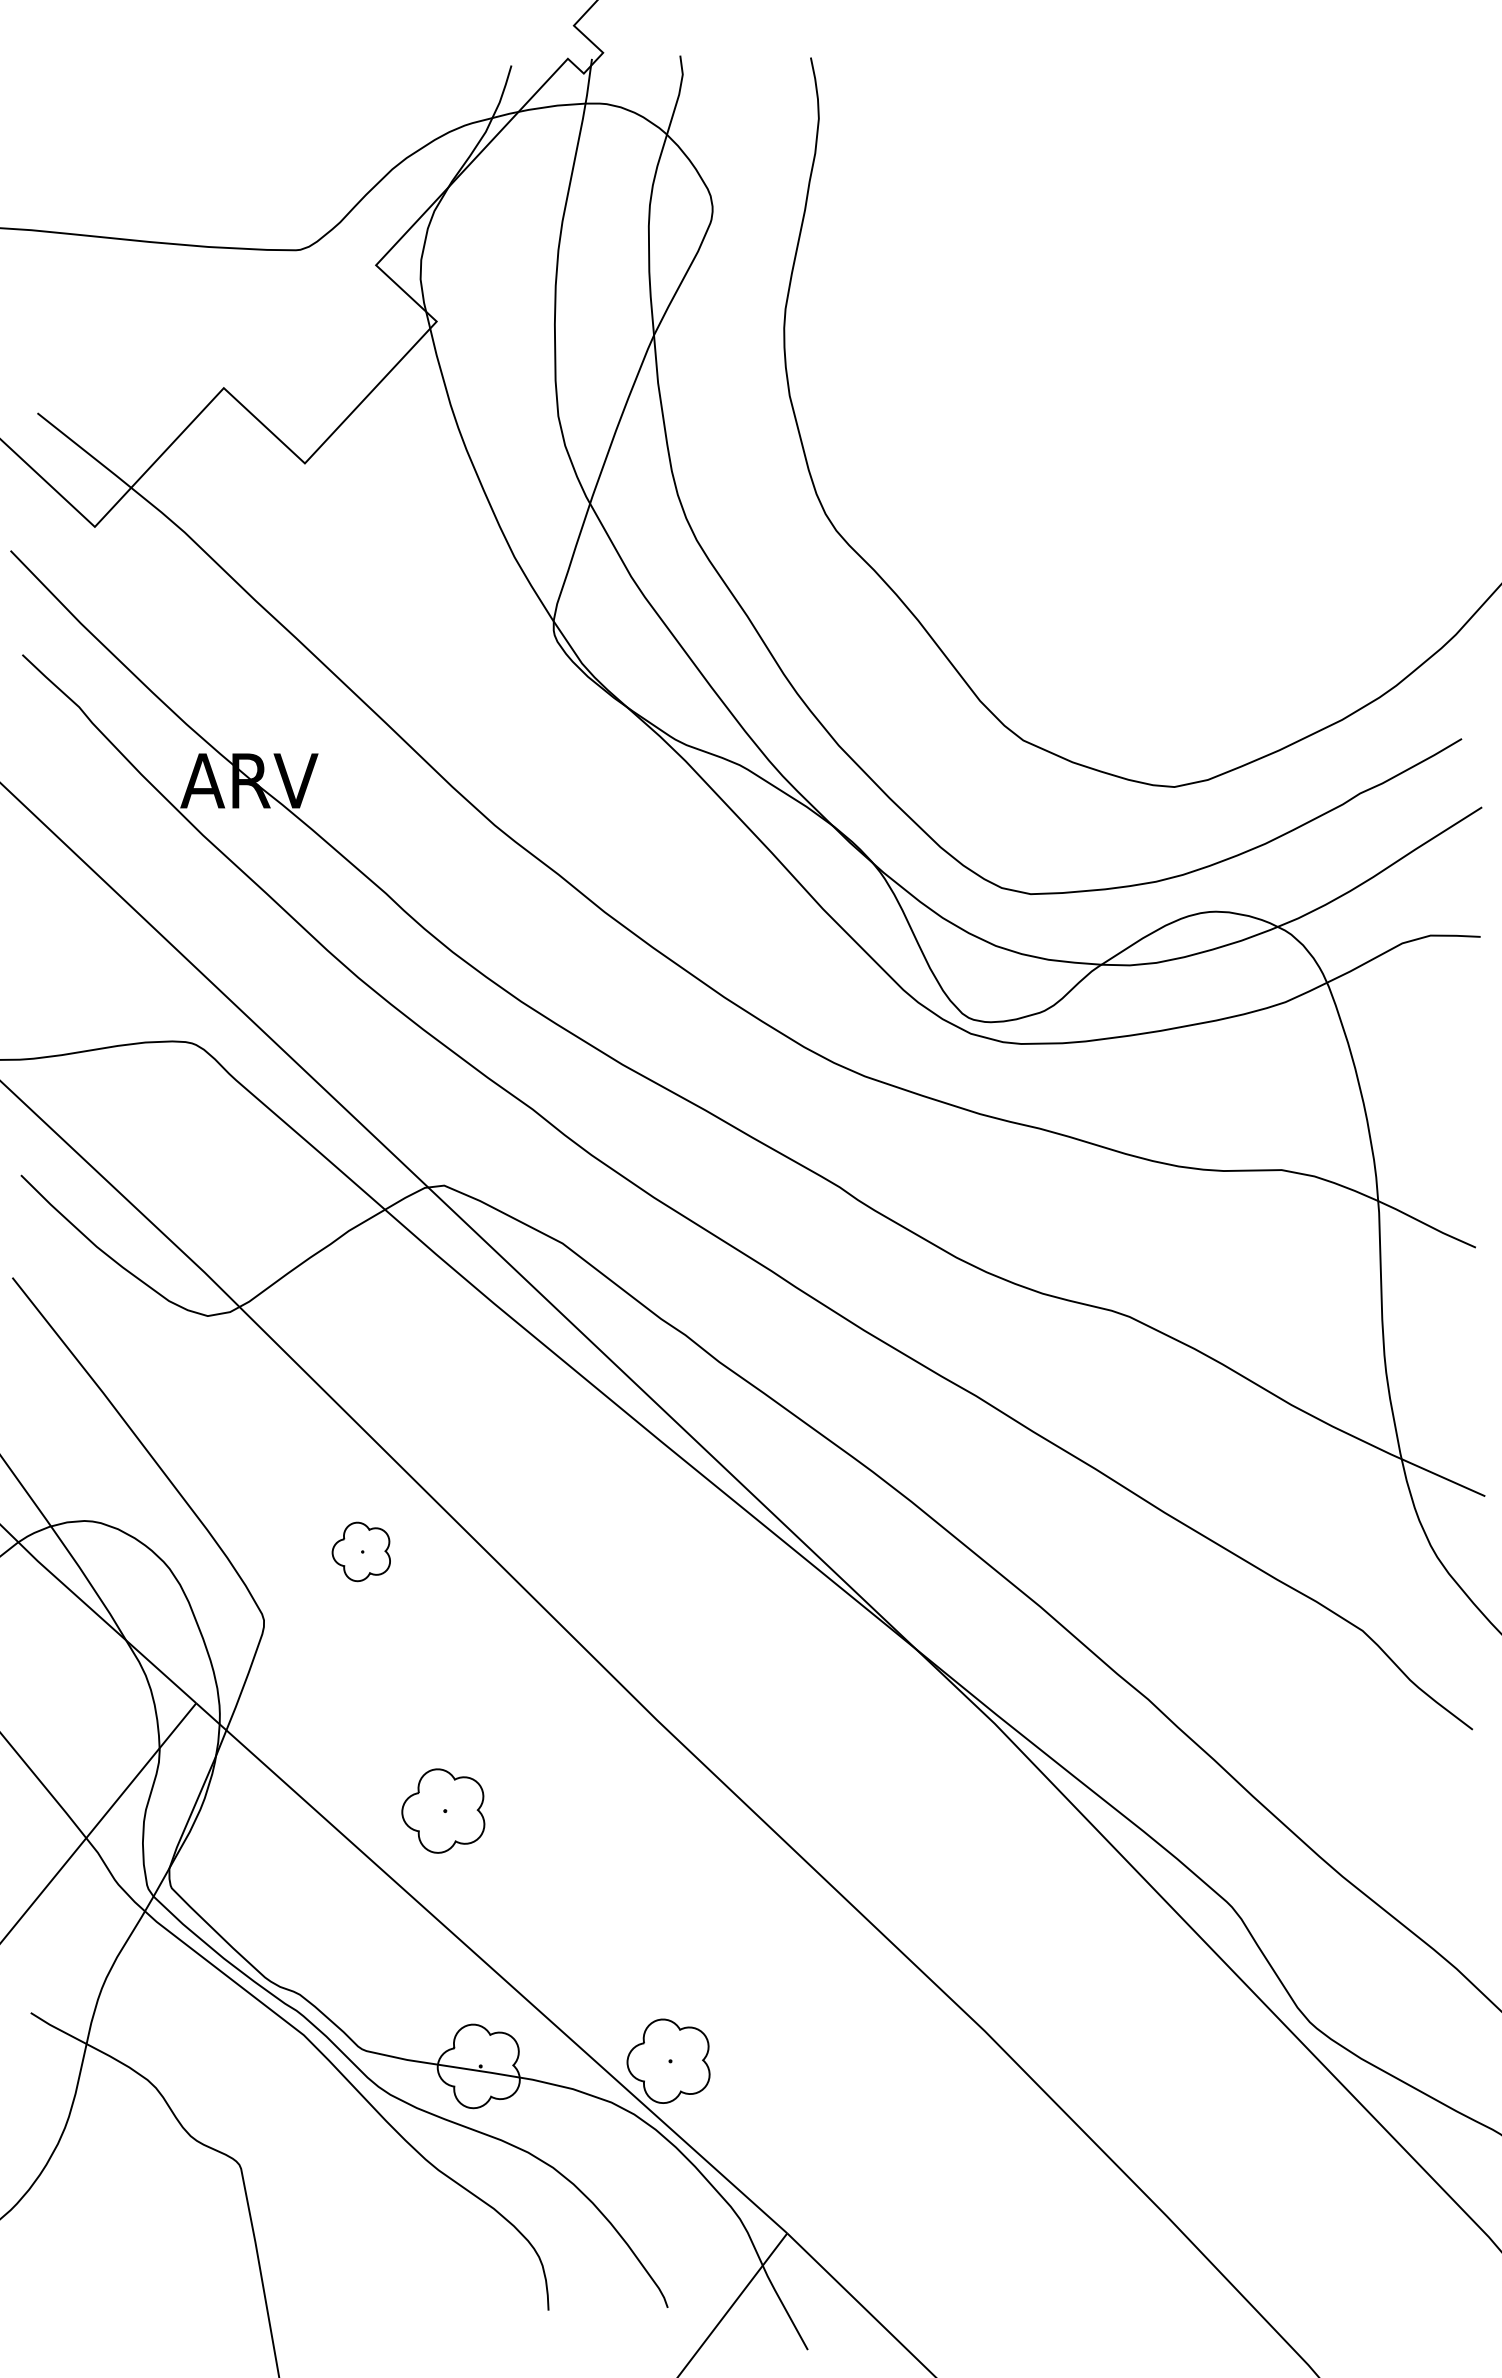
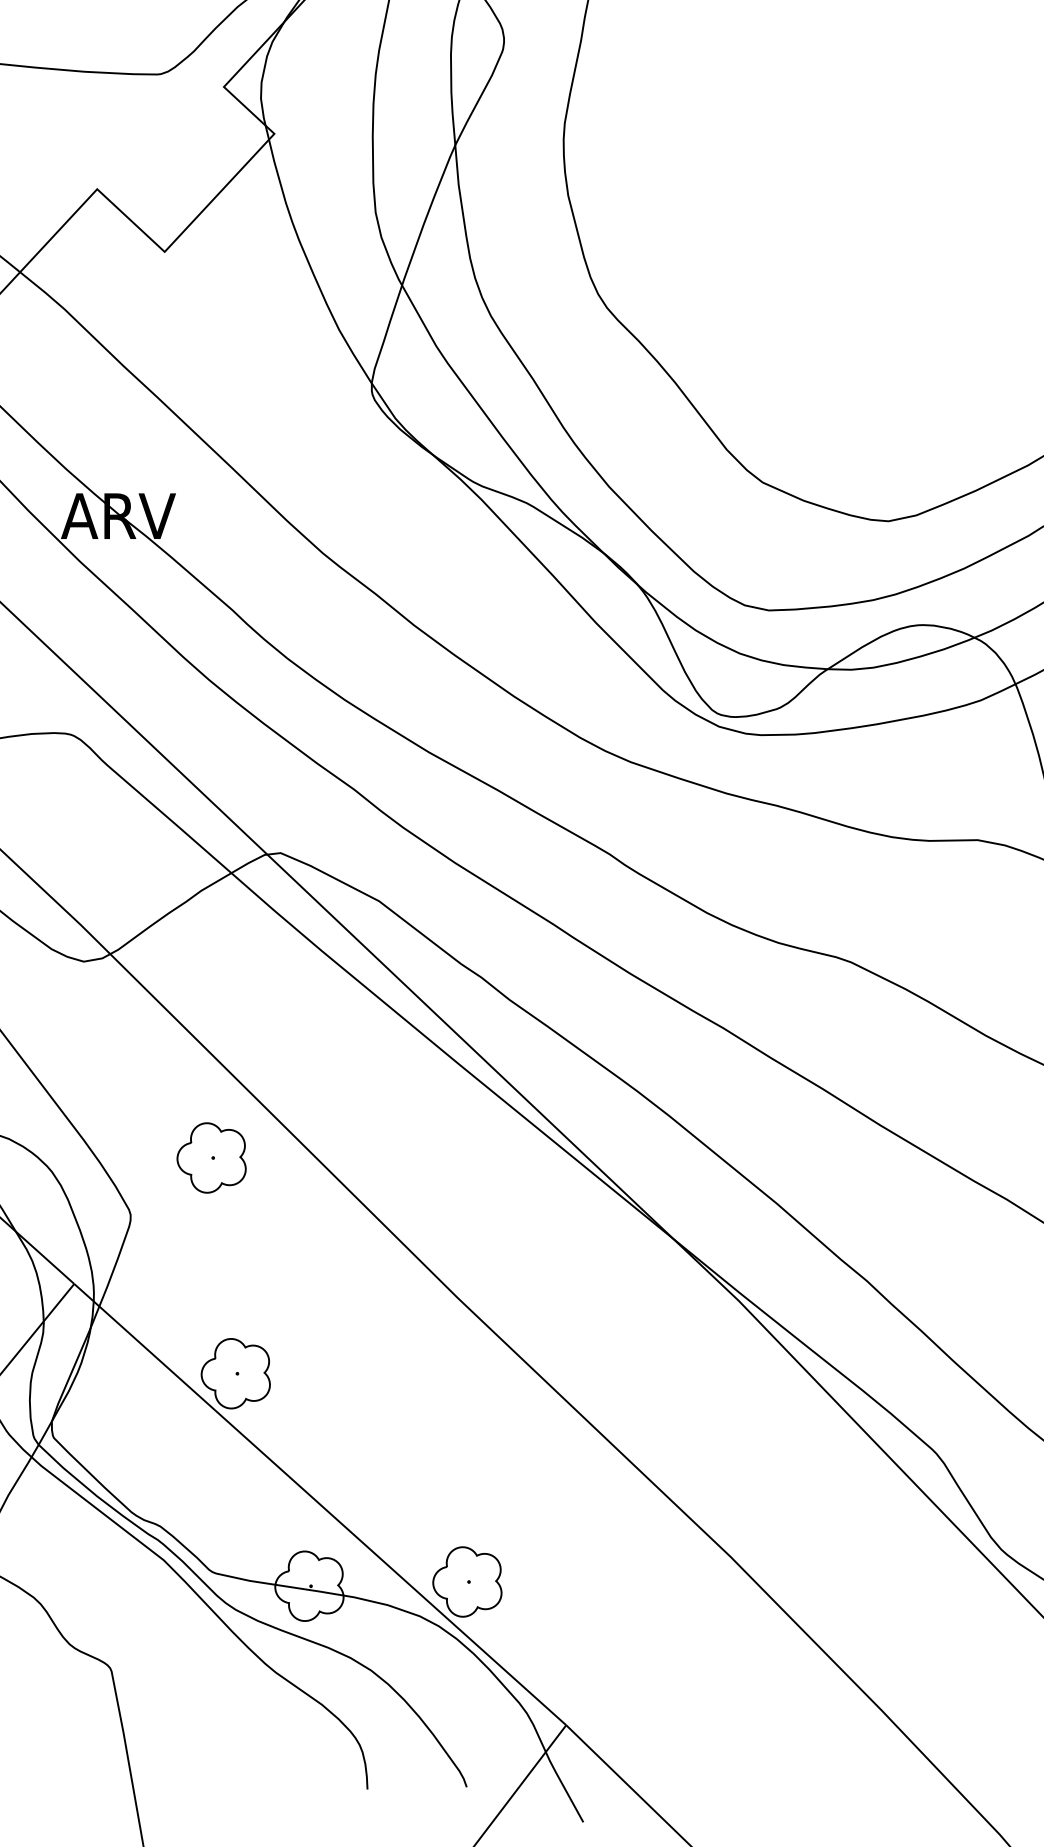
part: (361, 1551) -> (211, 1157), size x1.43
part: (443, 1810) -> (235, 1373), moved

